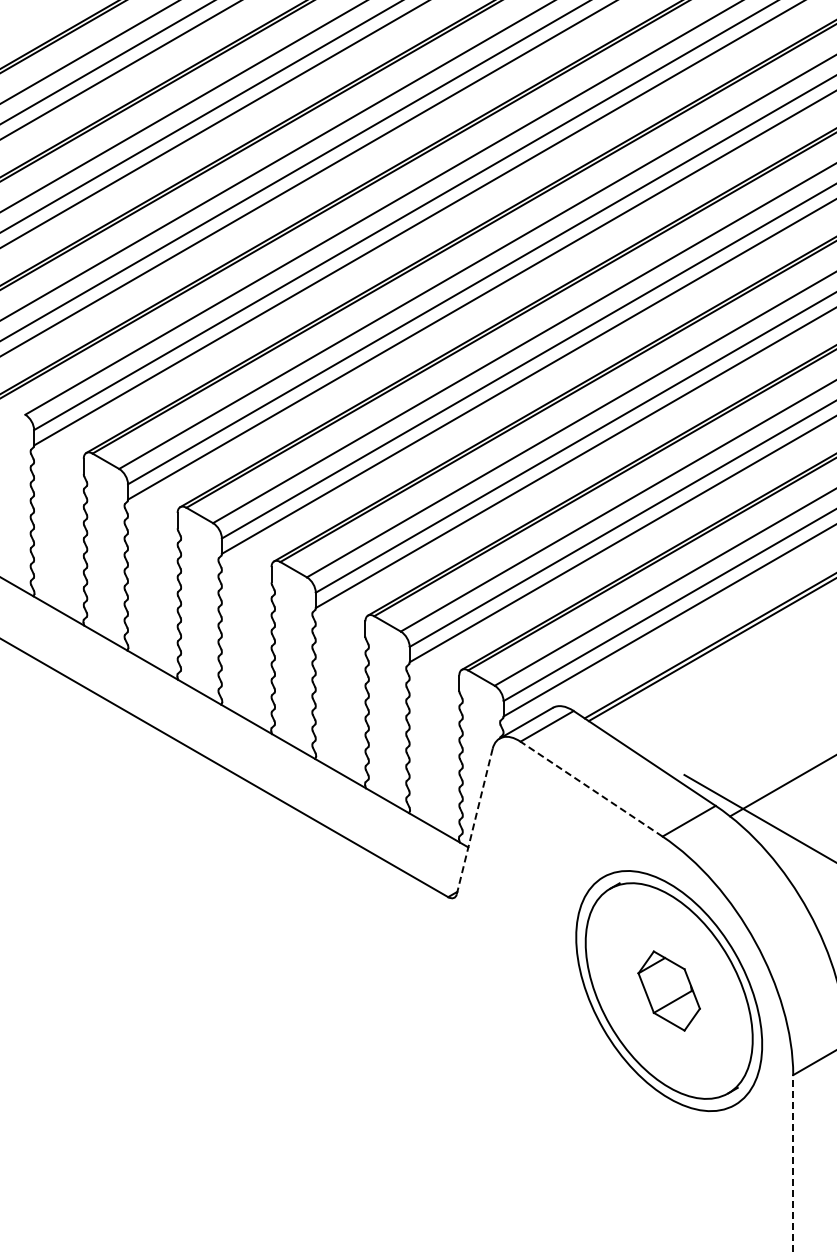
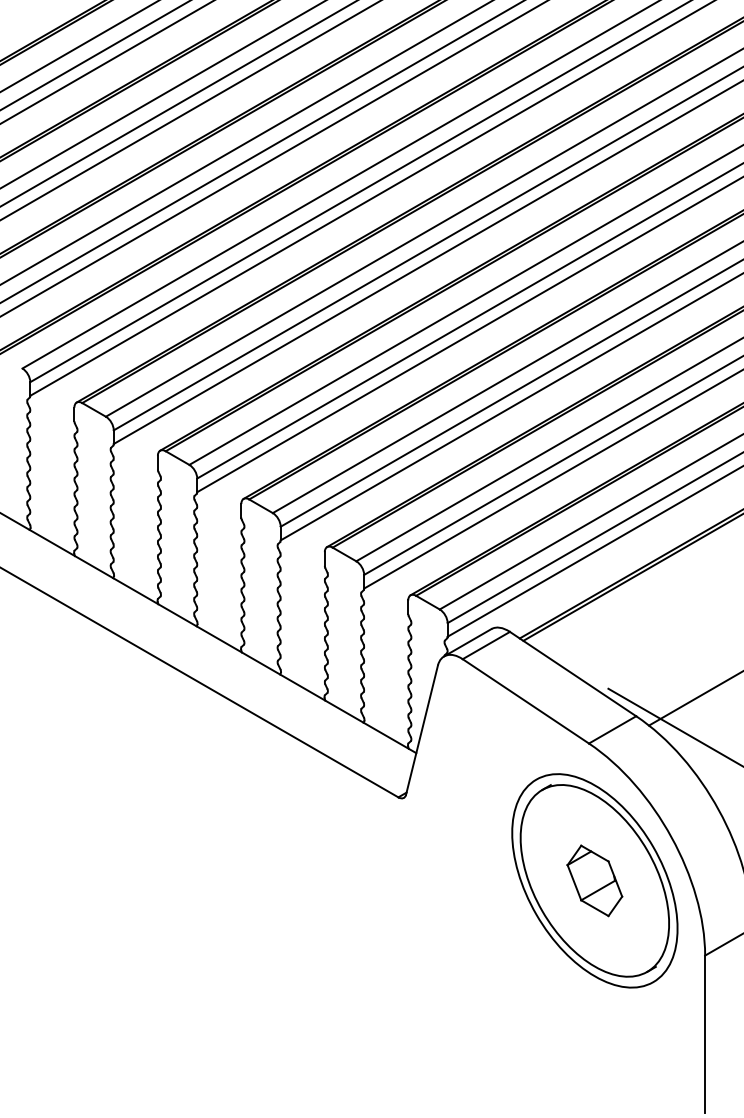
line: (591, 788) -> (525, 700), dashed -> solid
line: (474, 821) -> (421, 730), dashed -> solid
line: (793, 1163) -> (705, 1034), dashed -> solid

